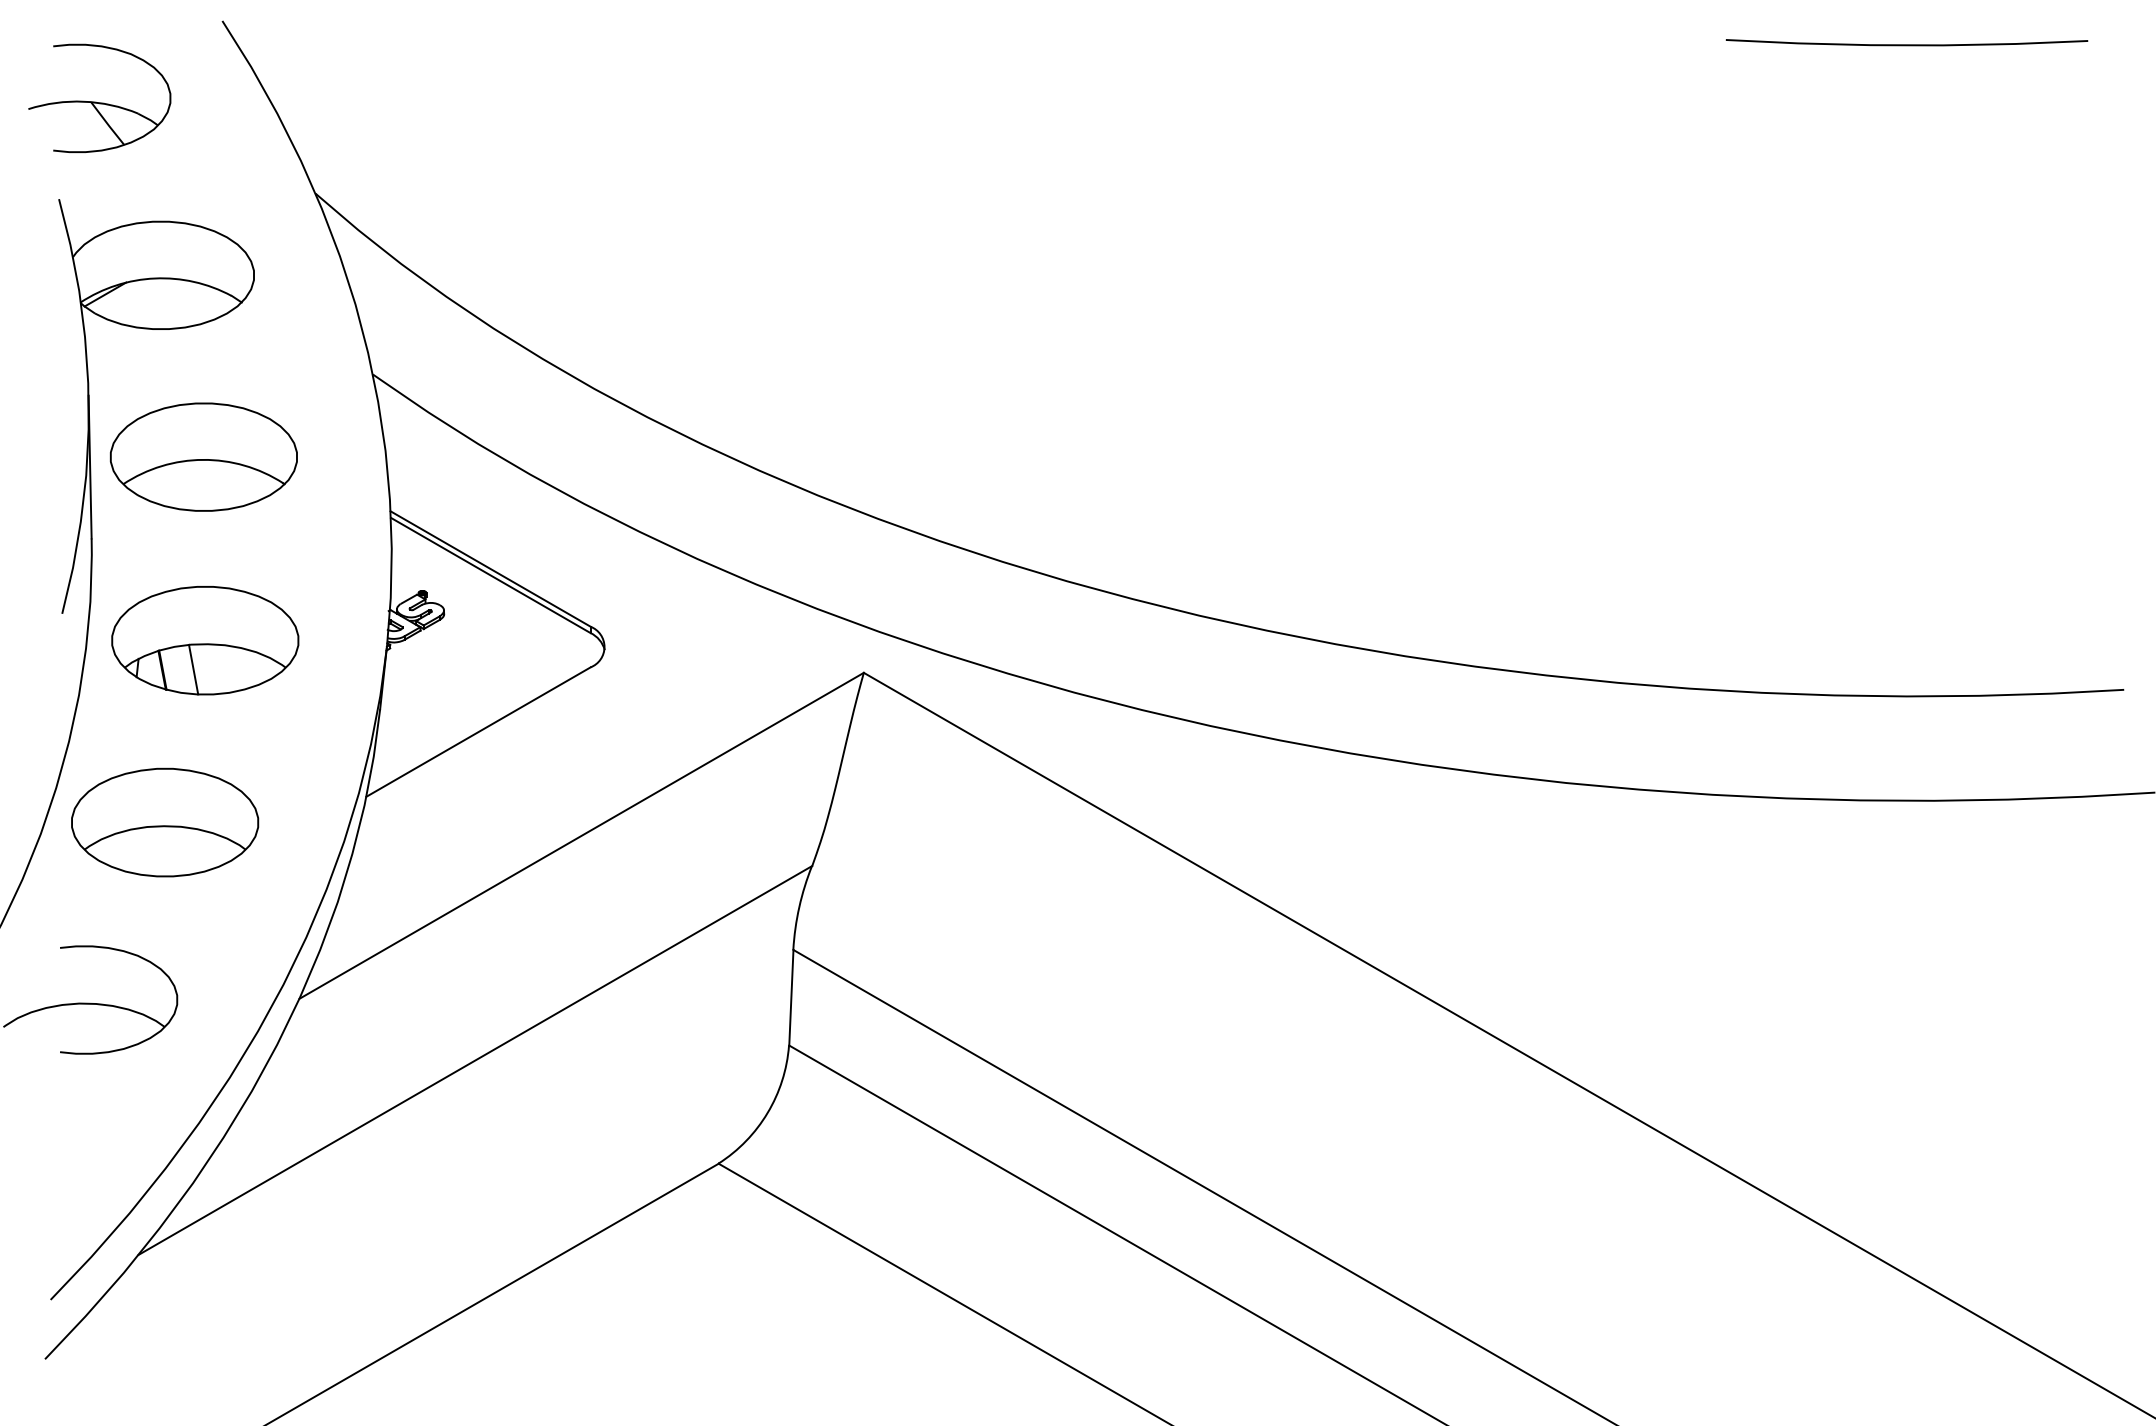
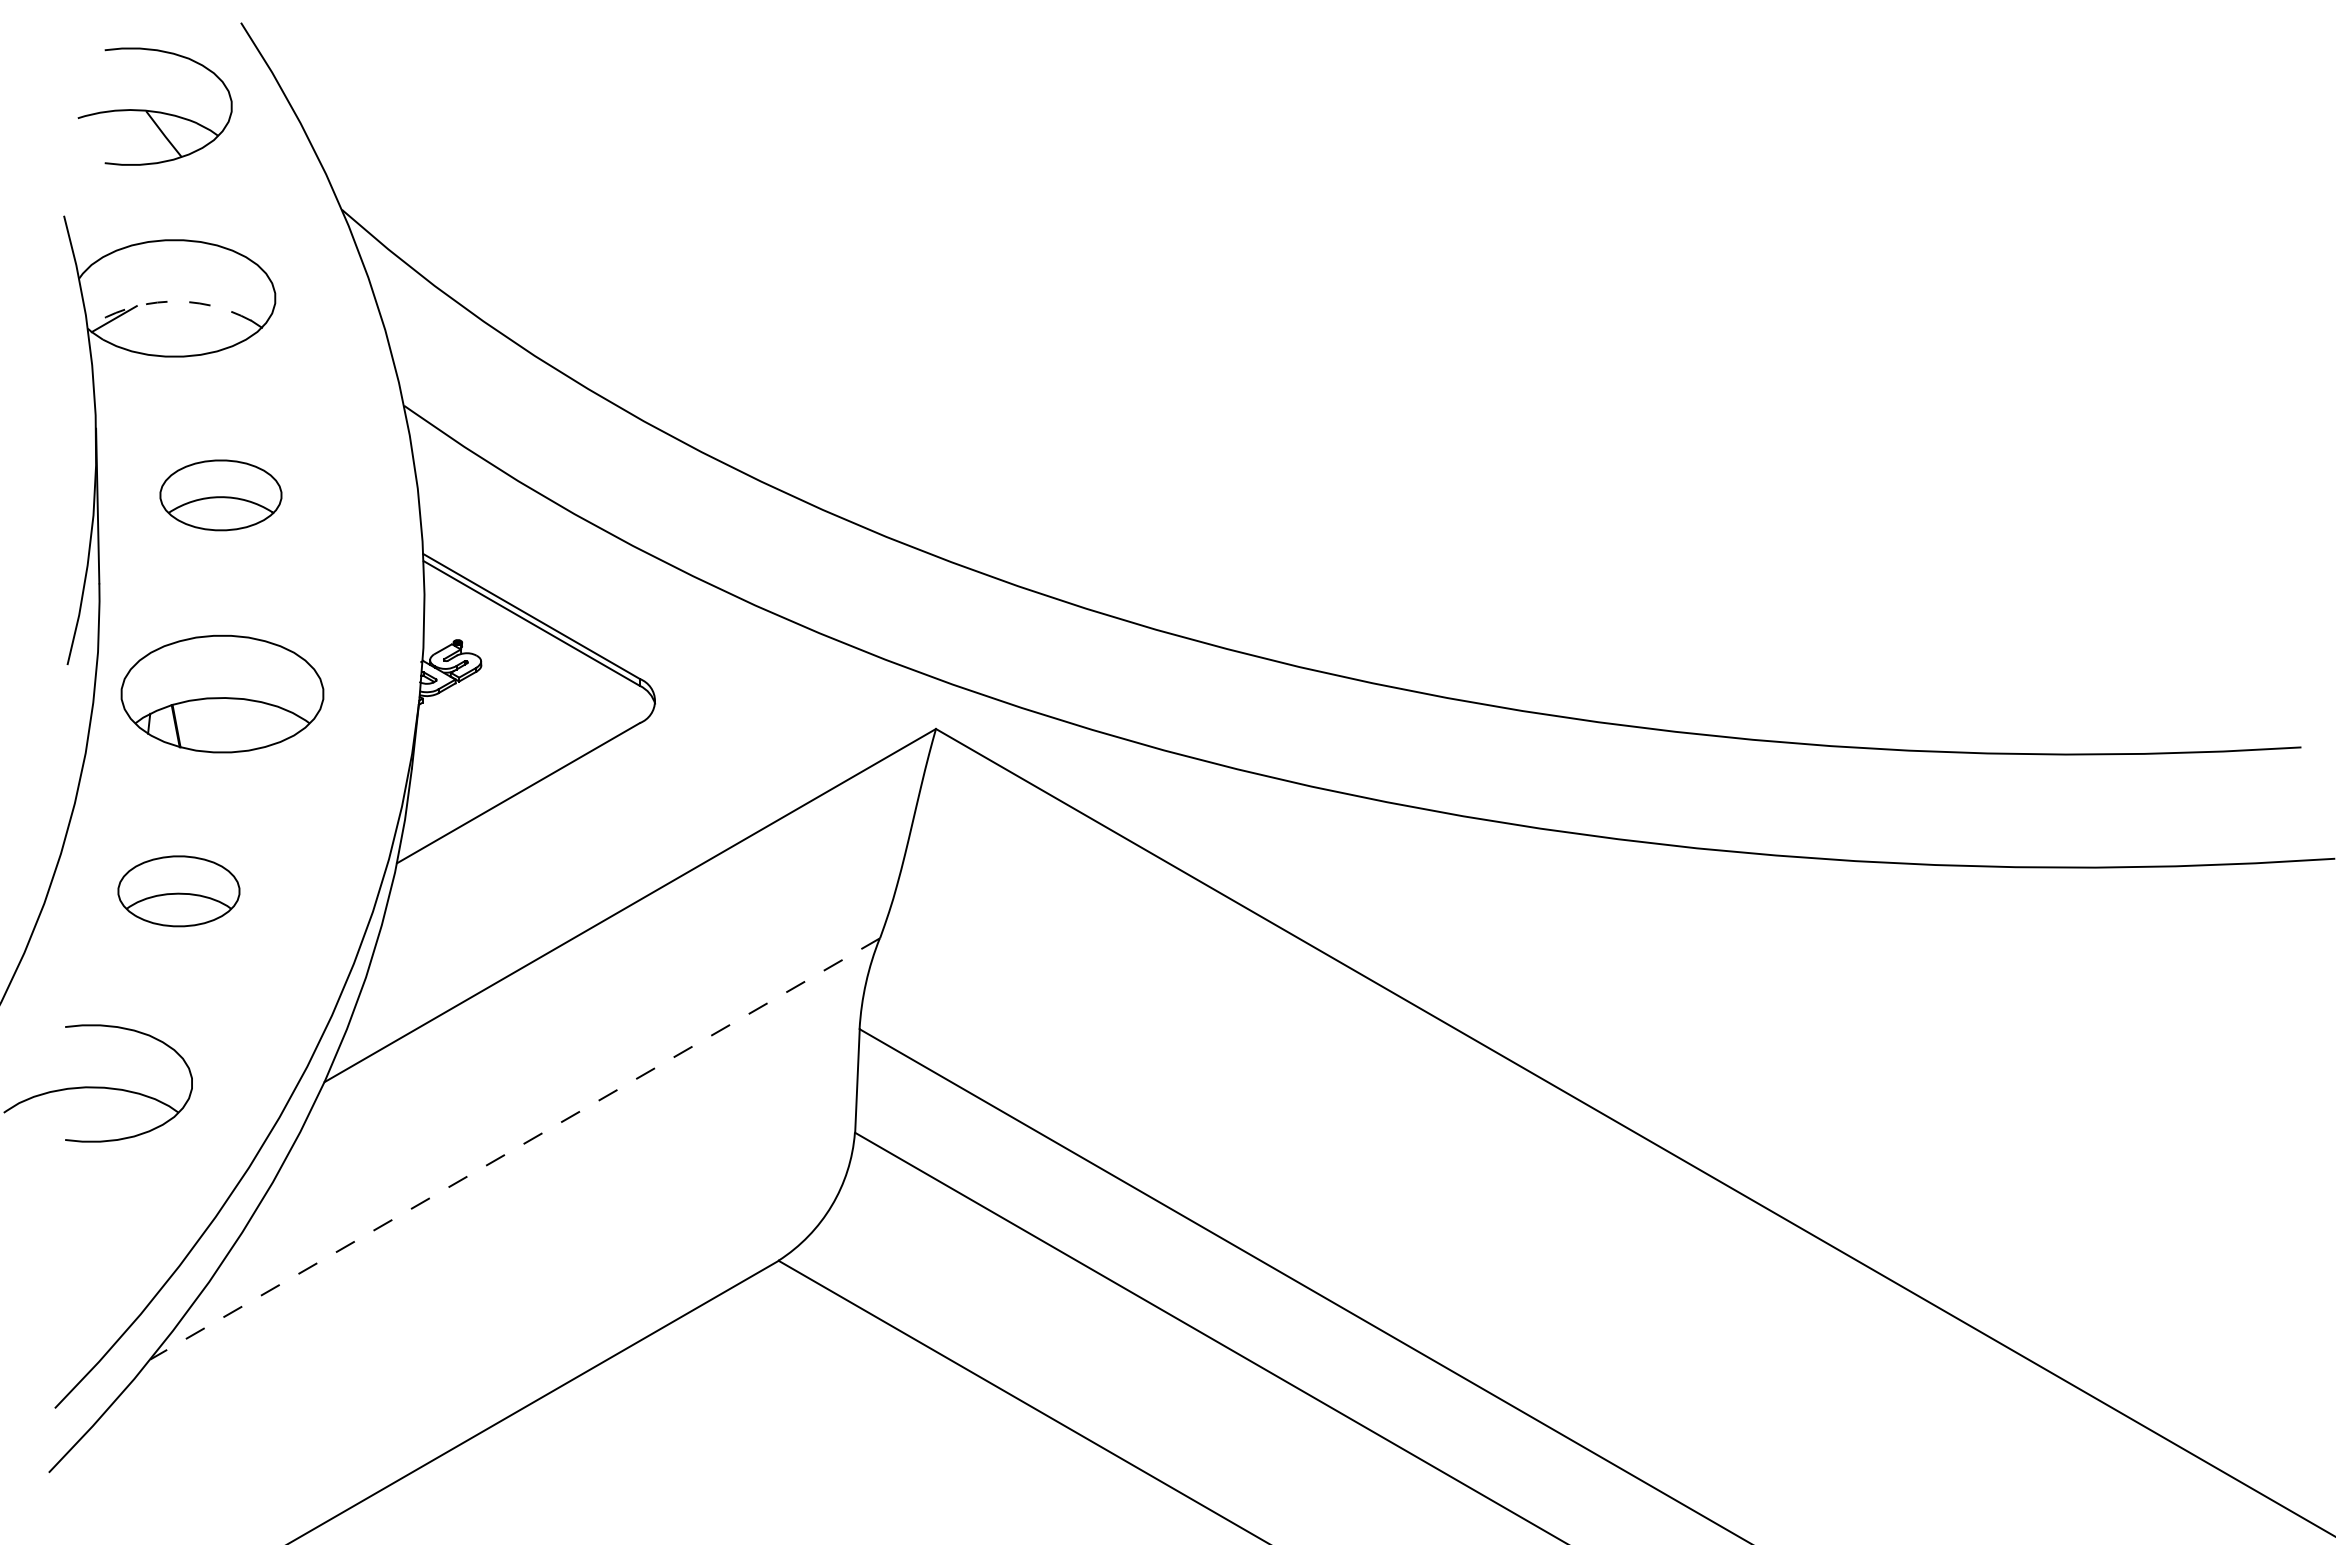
curve: (1907, 44) -> (2066, 48), removed
part: (99, 98) -> (154, 106), moved
arc: (155, 278) -> (168, 301), solid -> dashed
part: (203, 457) -> (220, 495), size x0.6
line: (193, 669) -> (209, 725), removed
part: (164, 822) -> (178, 891), size x0.6
line: (474, 1060) -> (514, 1149), solid -> dashed

